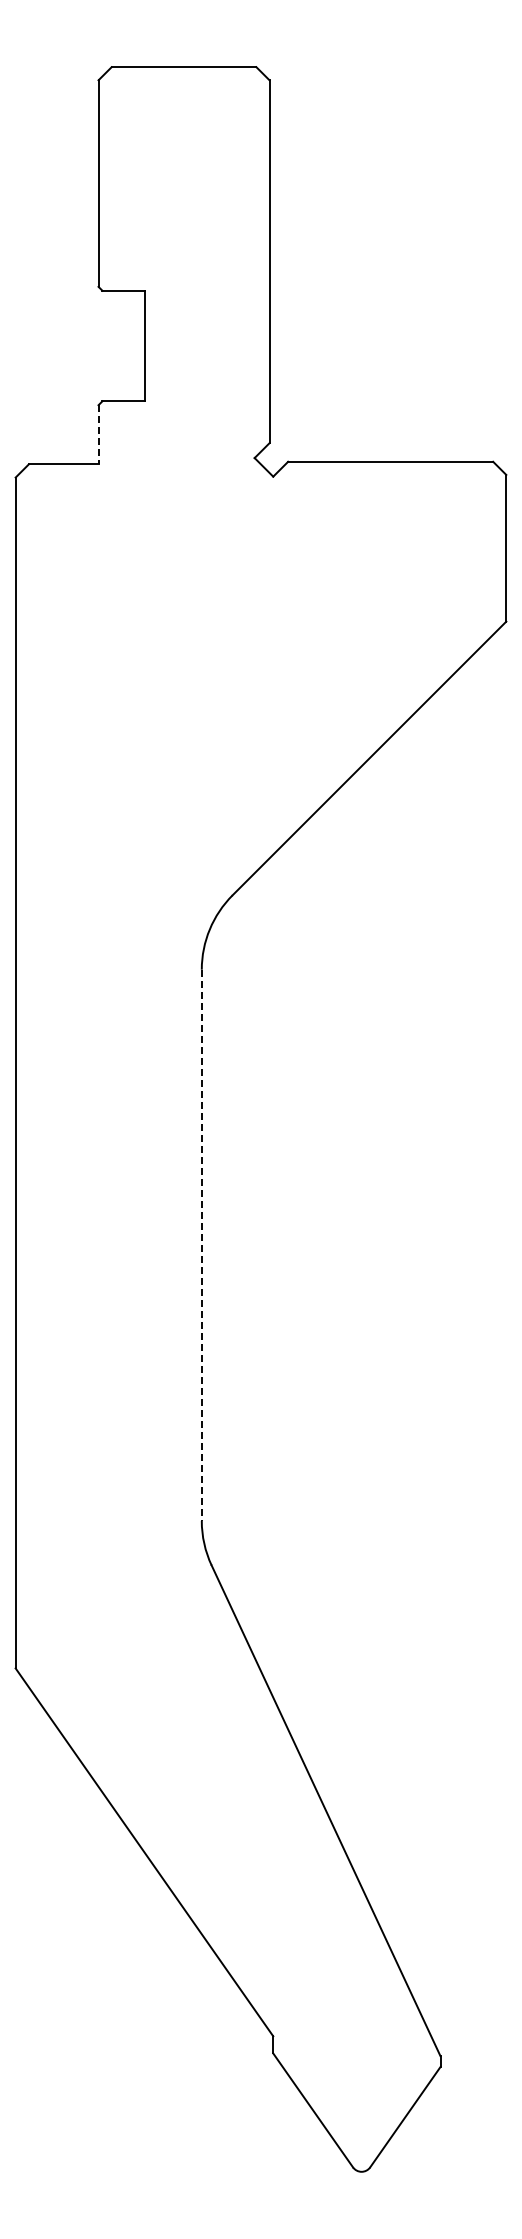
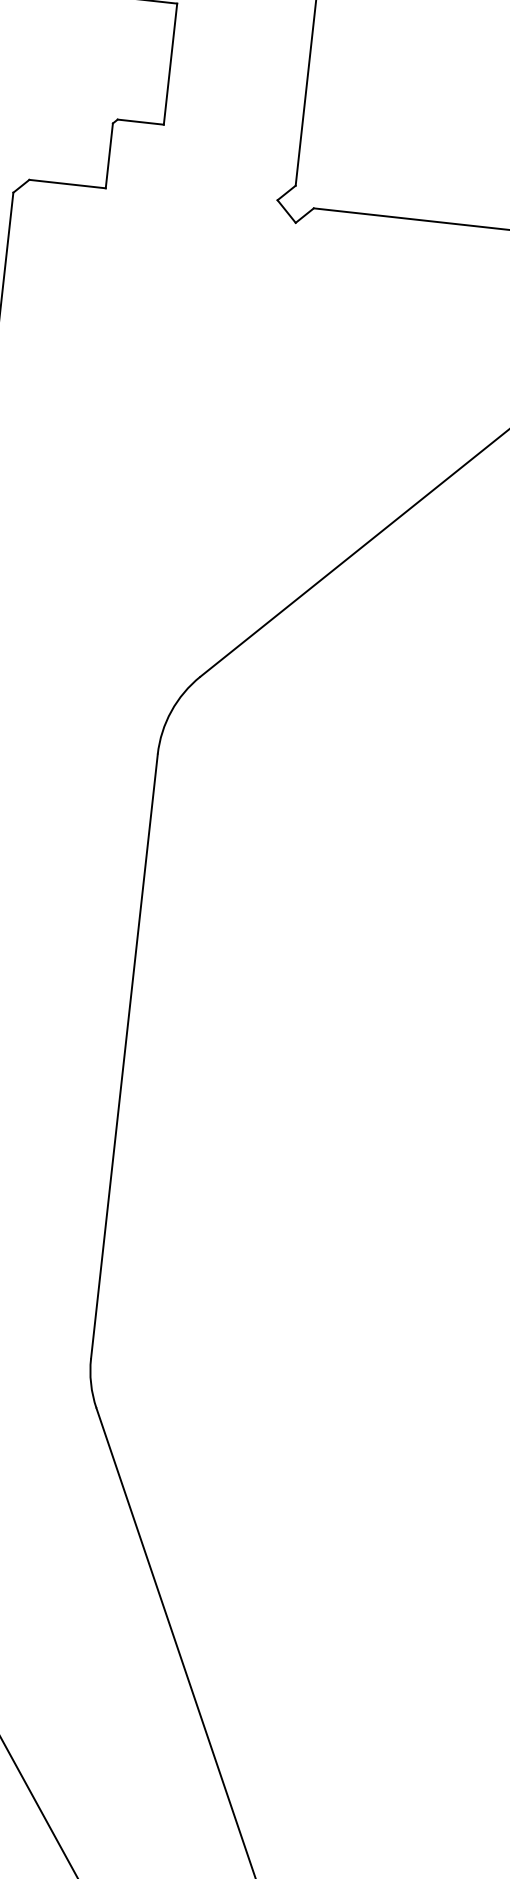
line: (98, 434) -> (109, 155), dashed -> solid
line: (201, 1245) -> (124, 1056), dashed -> solid

